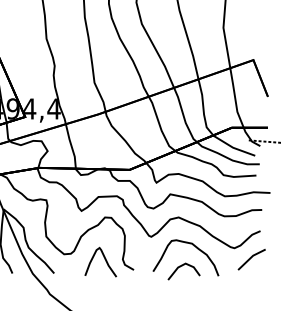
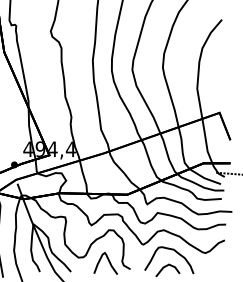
line: (250, 259) -> (217, 261), removed

